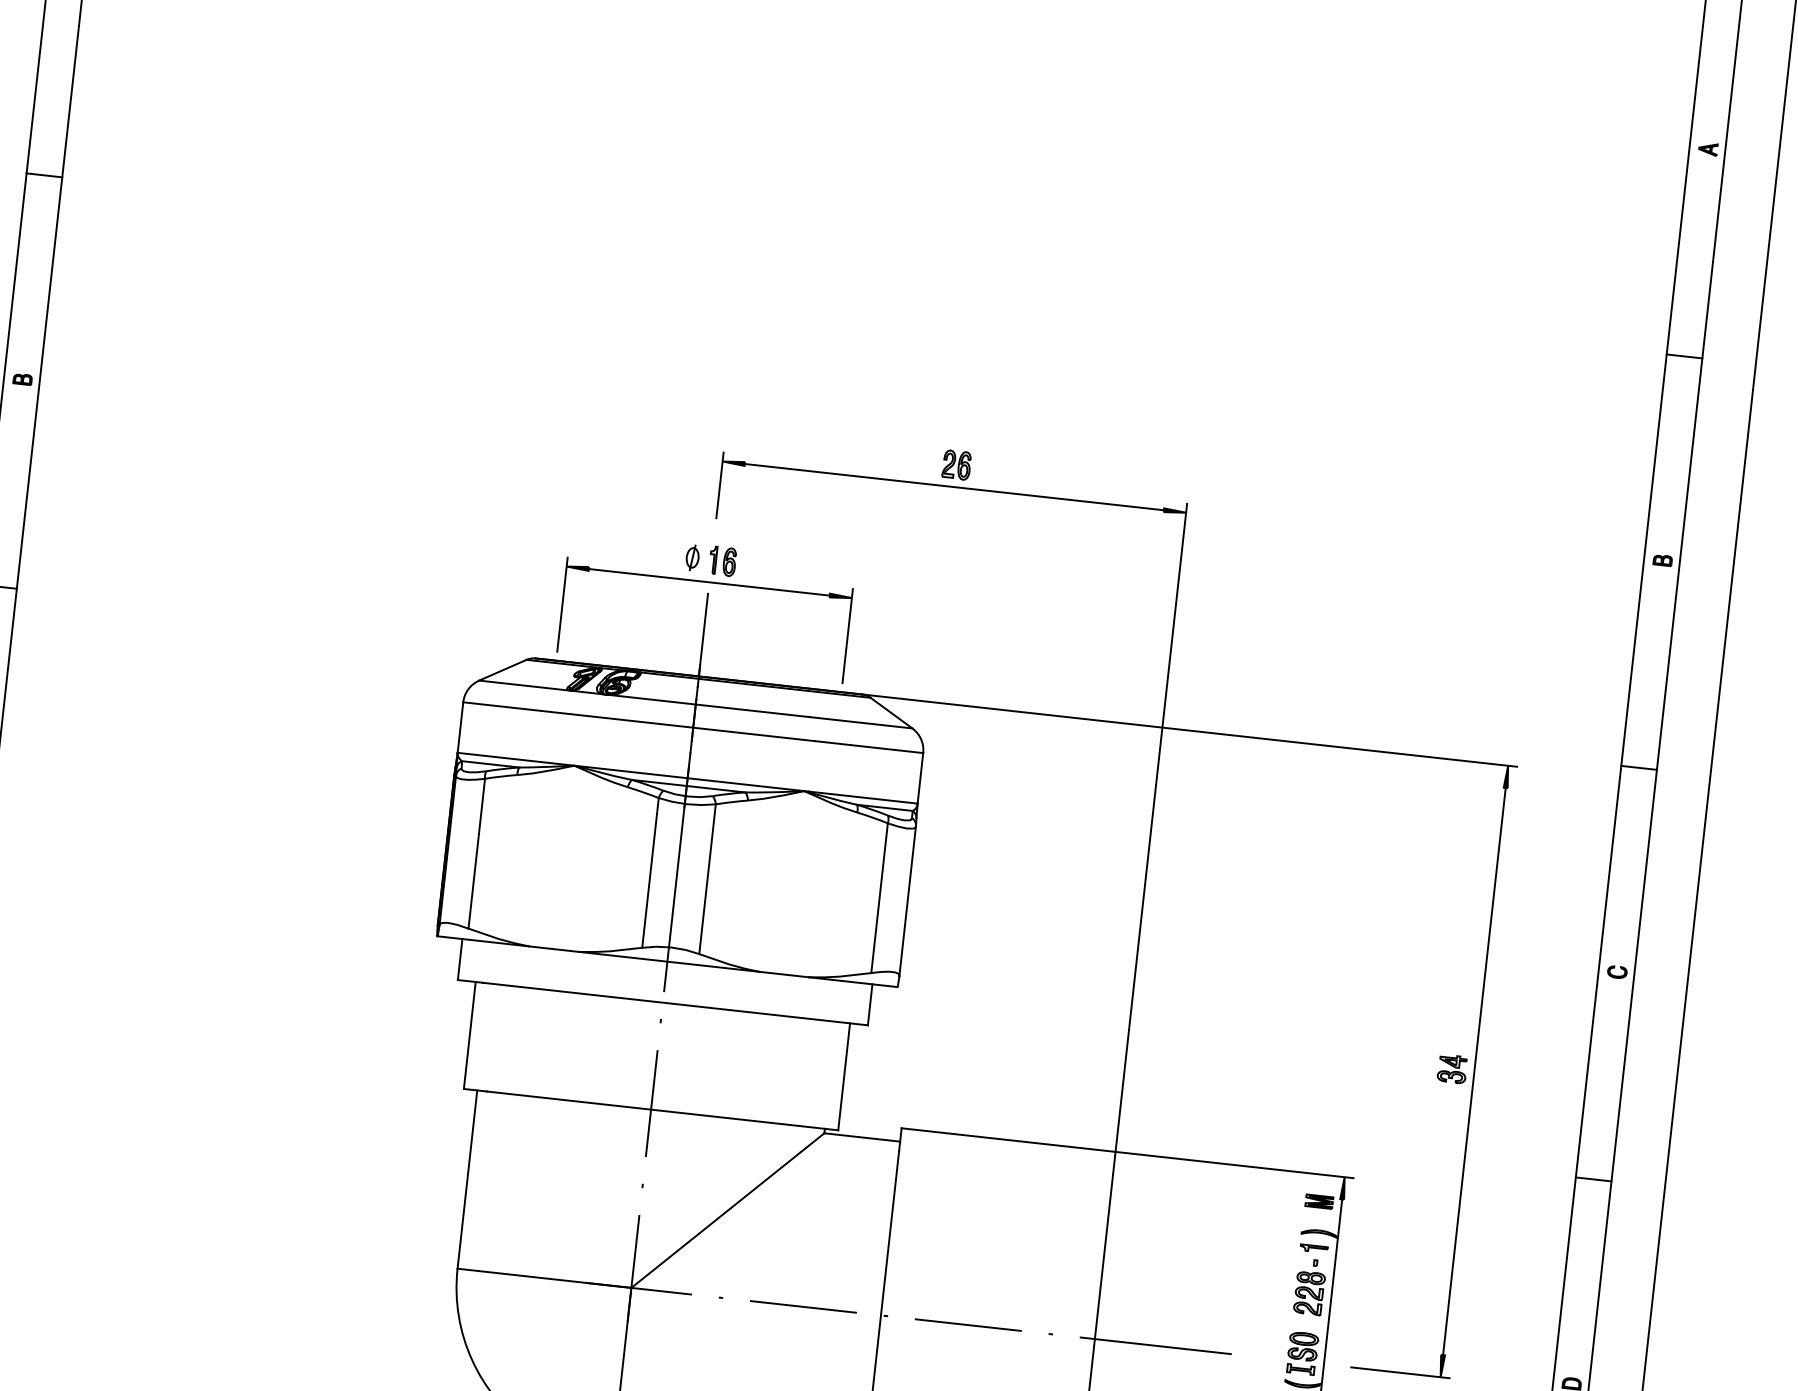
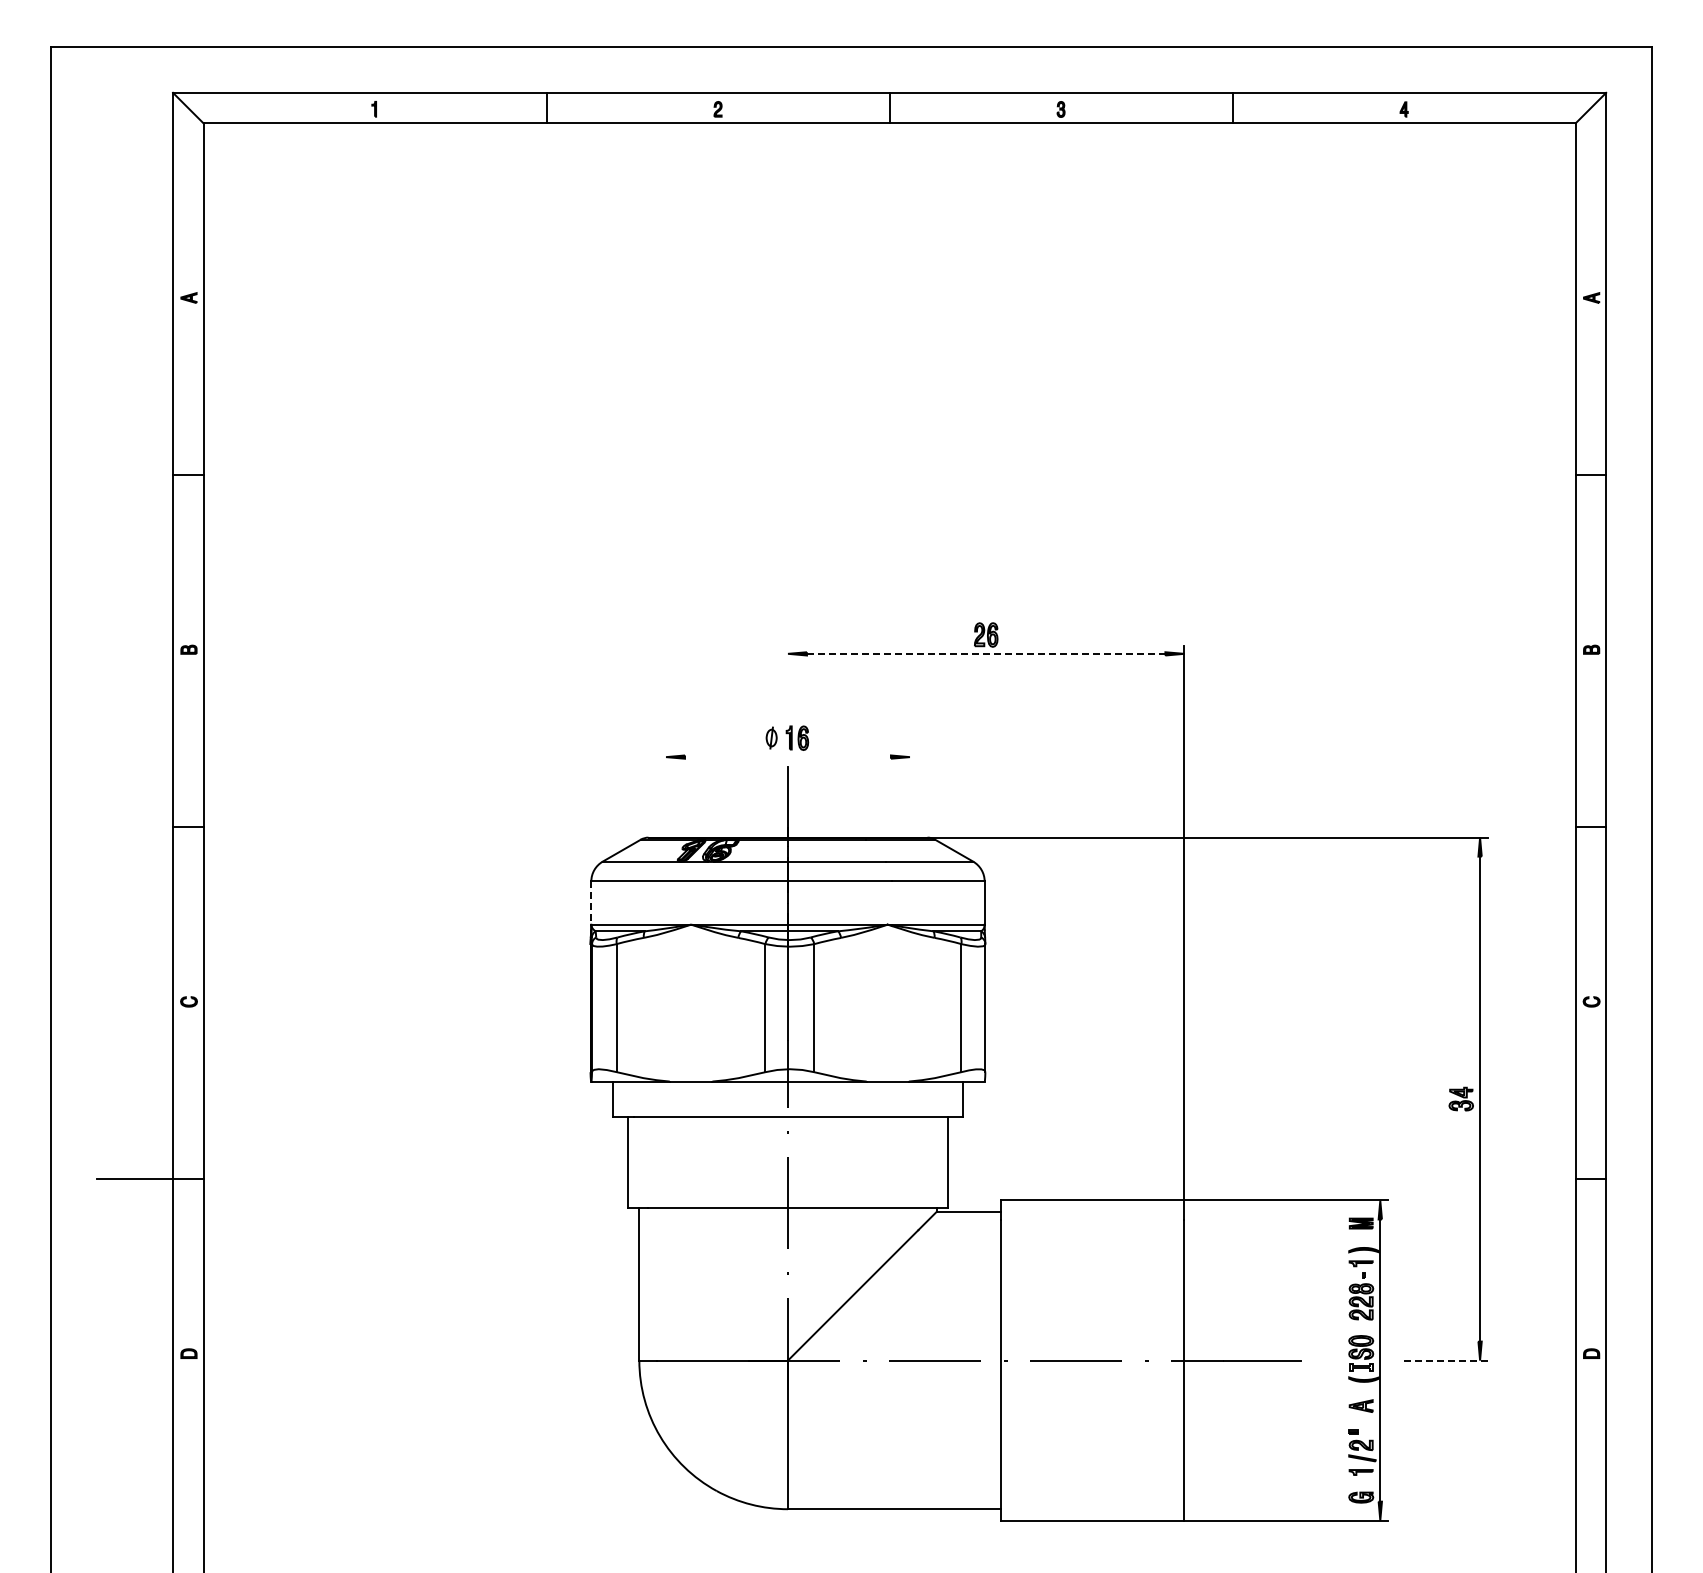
line: (720, 485) -> (788, 674), removed
line: (954, 486) -> (986, 653), solid -> dashed
line: (708, 582) -> (787, 757), removed
line: (563, 604) -> (666, 789), removed
line: (847, 635) -> (909, 789), removed
line: (460, 728) -> (591, 903), solid -> dashed
line: (1401, 1372) -> (1446, 1360), solid -> dashed

